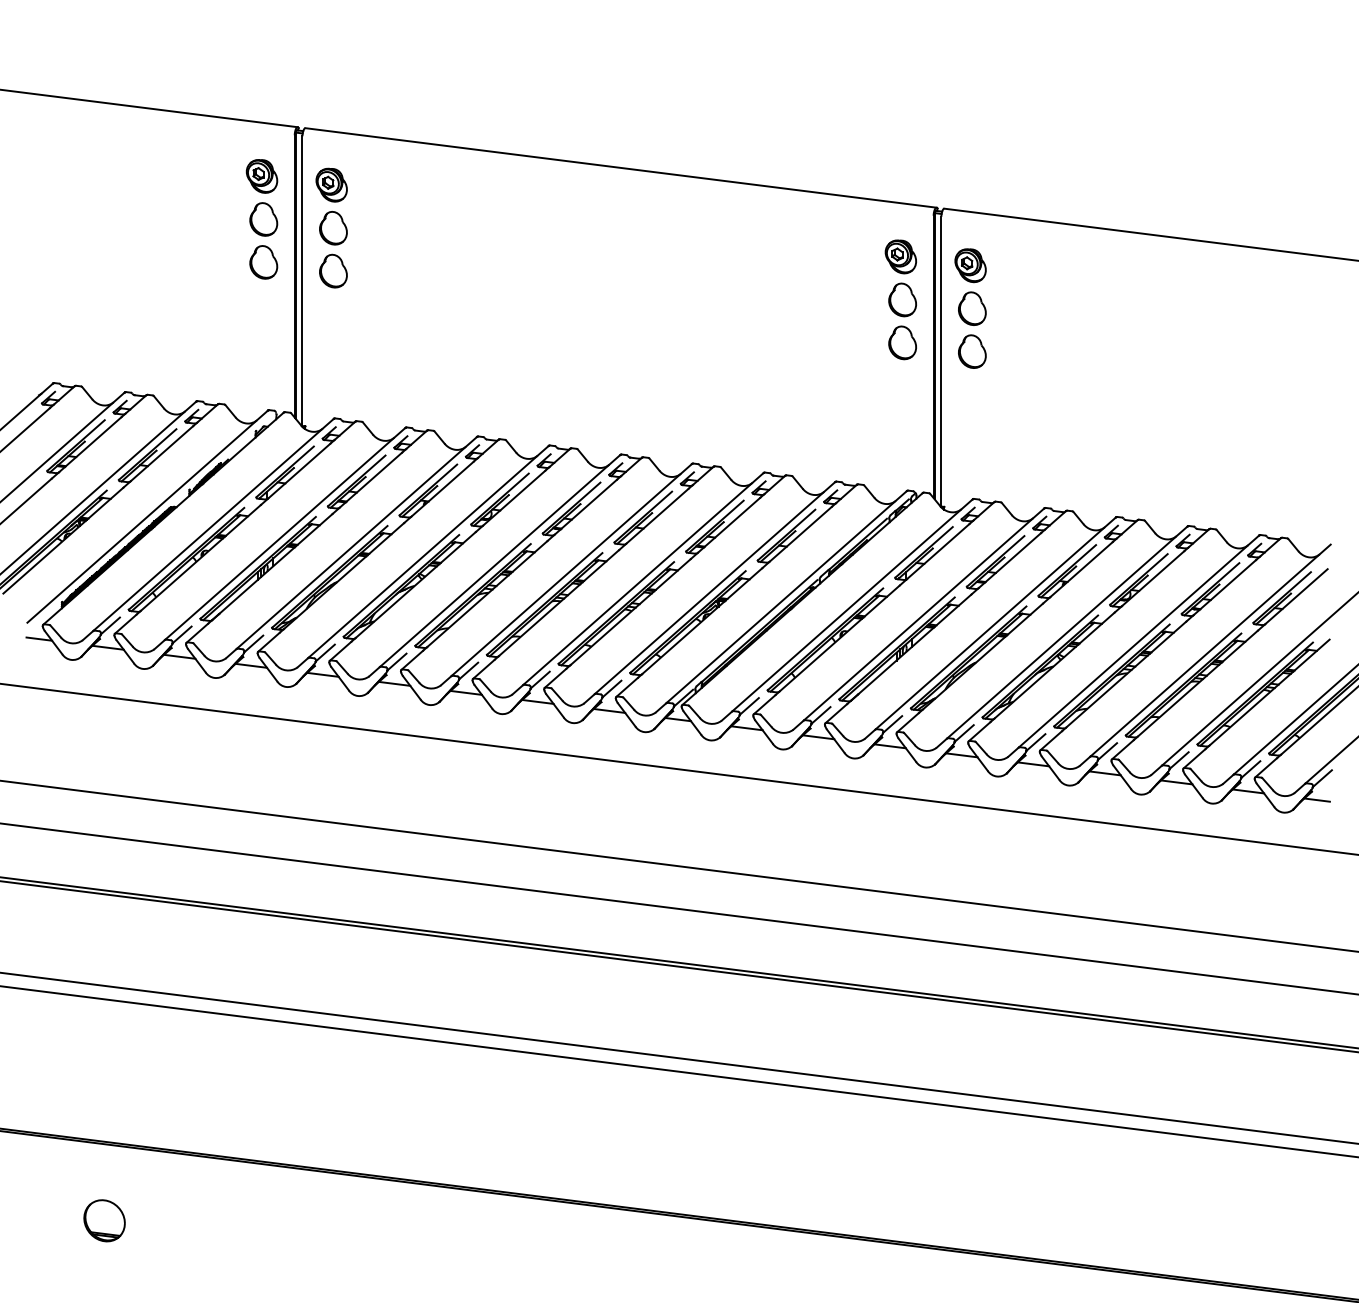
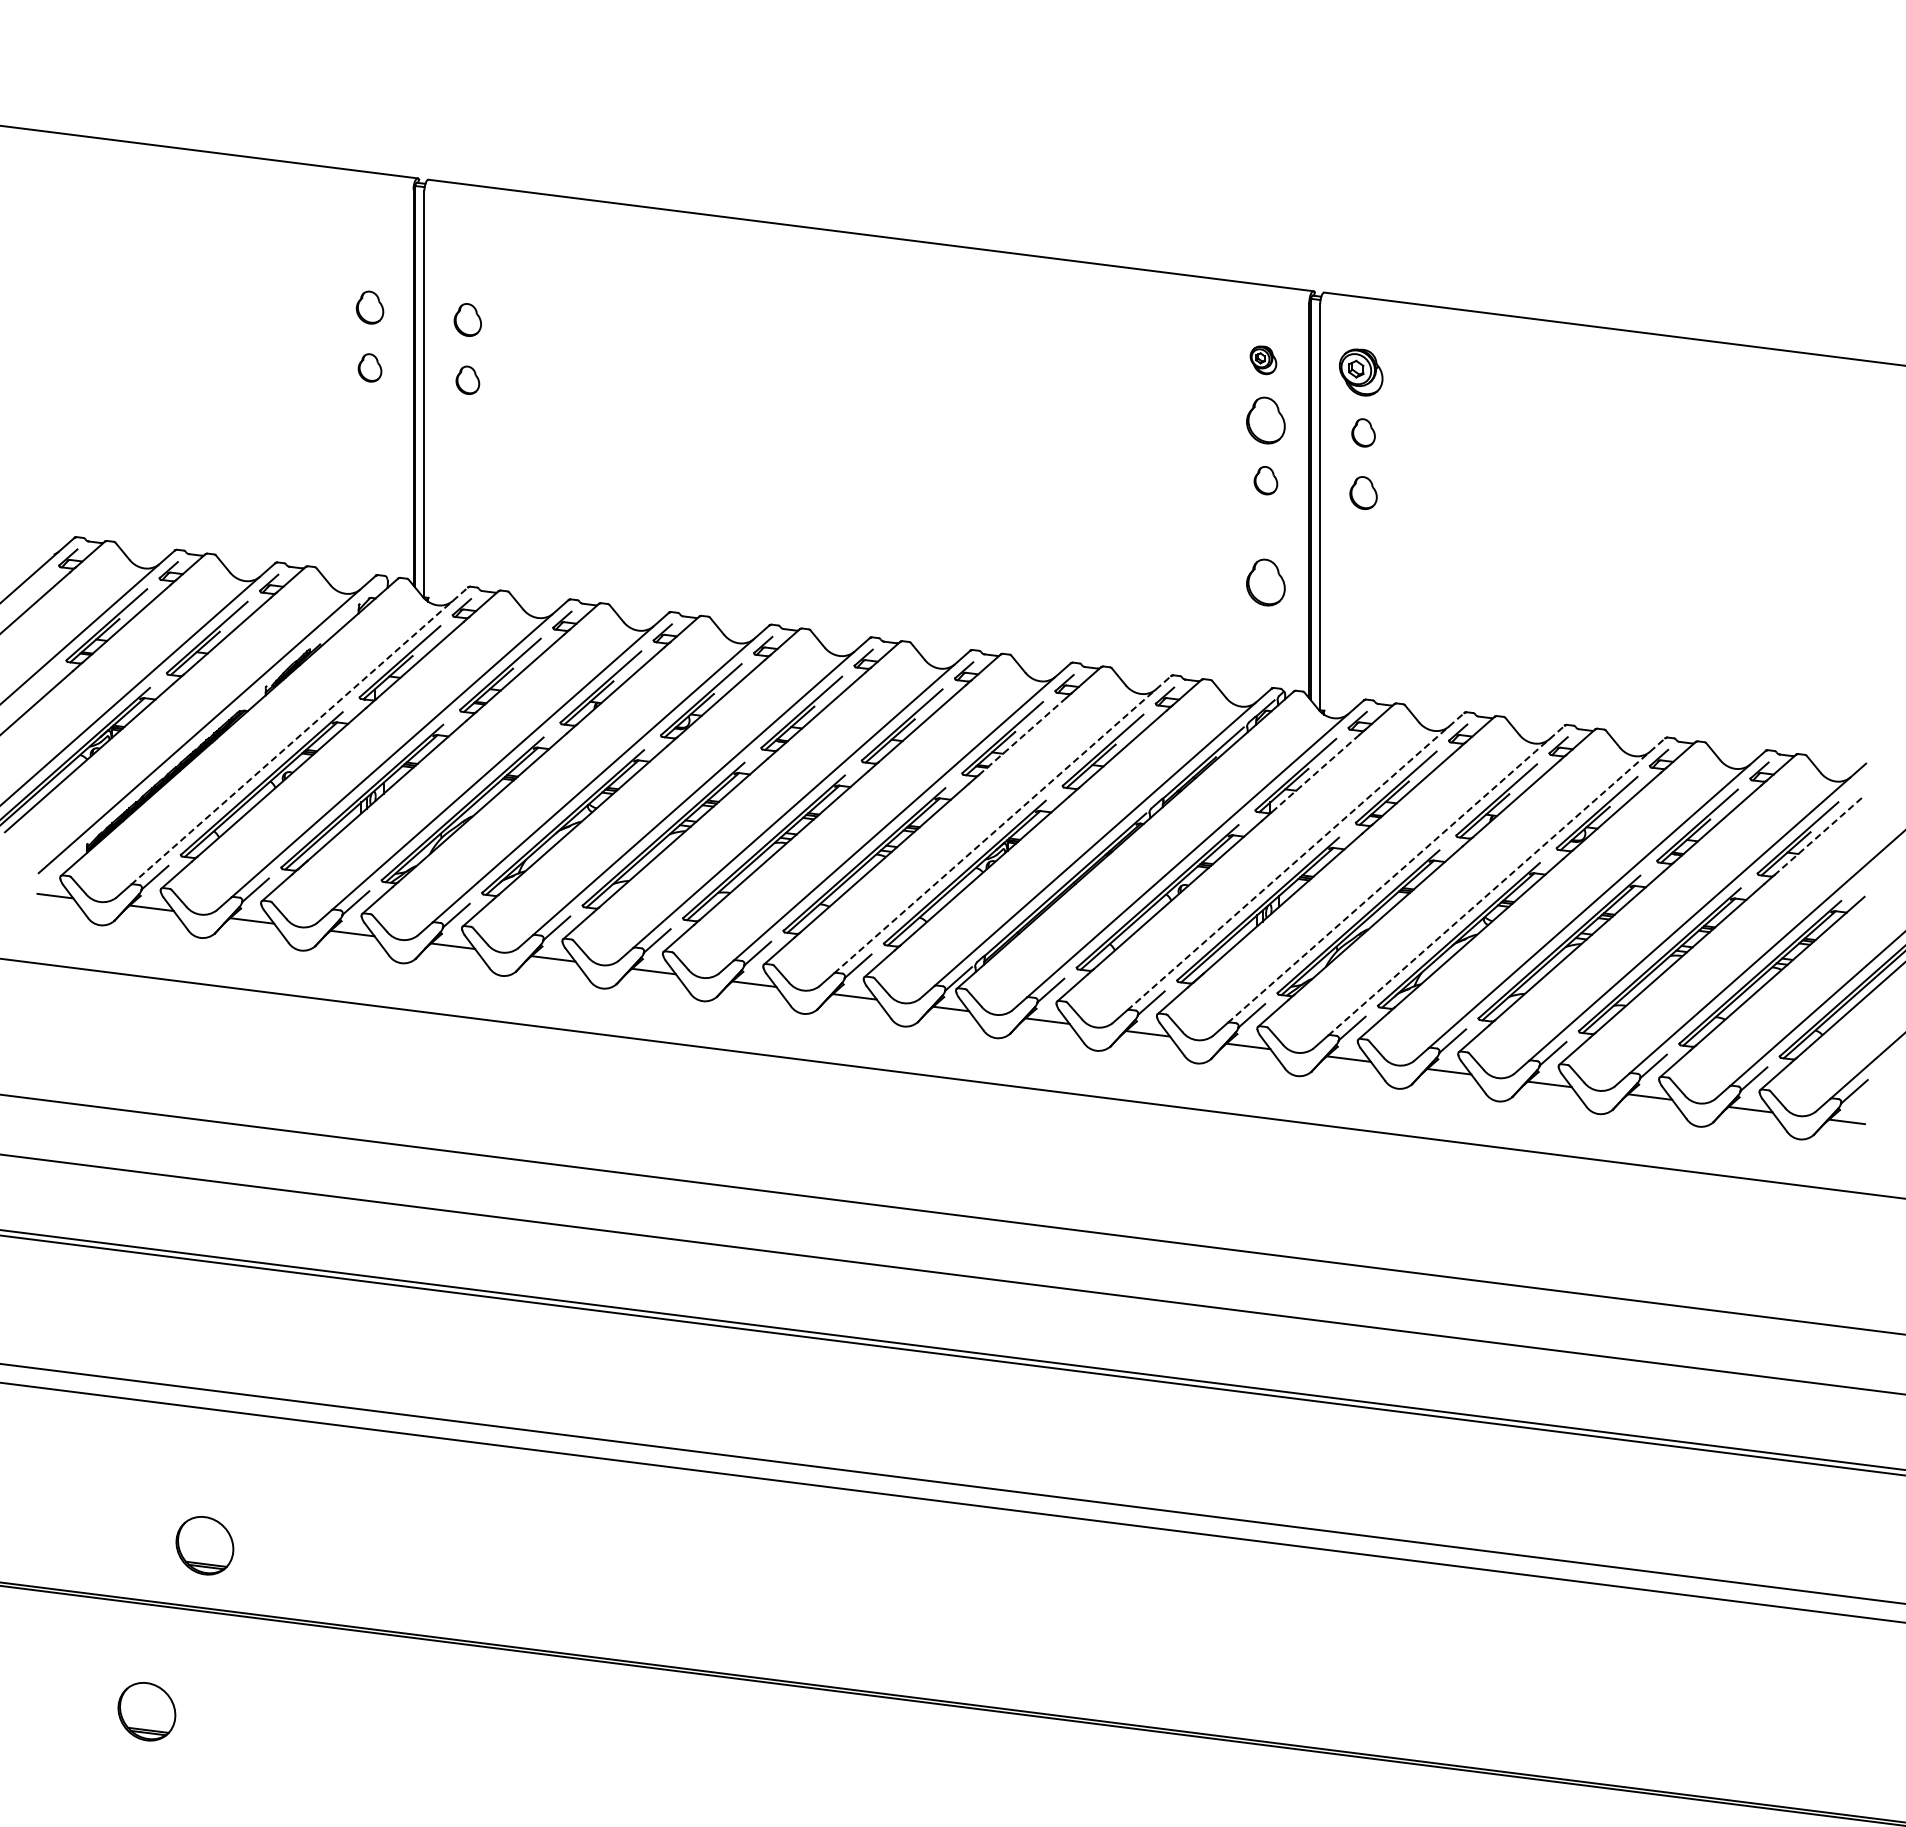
part: (261, 176) -> (367, 247), removed
part: (331, 185) -> (465, 259), removed
part: (263, 219) -> (369, 307), size x0.7
part: (333, 227) -> (467, 319), size x0.7
part: (900, 257) -> (1263, 360), size x0.6
part: (263, 262) -> (369, 367), size x0.6
part: (333, 271) -> (467, 380), size x0.6
part: (972, 308) -> (1363, 432), size x0.6
part: (902, 342) -> (1265, 480), size x0.6
part: (972, 351) -> (1363, 492), size x0.7
part: (902, 415) -> (1265, 582), added
line: (213, 525) -> (299, 736), solid -> dashed
line: (729, 525) -> (1022, 736), solid -> dashed
line: (938, 551) -> (1315, 773), solid -> dashed
line: (714, 588) -> (1002, 824), solid -> dashed
line: (1296, 596) -> (1817, 836), solid -> dashed
line: (923, 614) -> (1295, 861), solid -> dashed
line: (995, 623) -> (1396, 874), solid -> dashed
line: (1067, 632) -> (1496, 886), solid -> dashed
part: (145, 1102) -> (204, 1545), added

